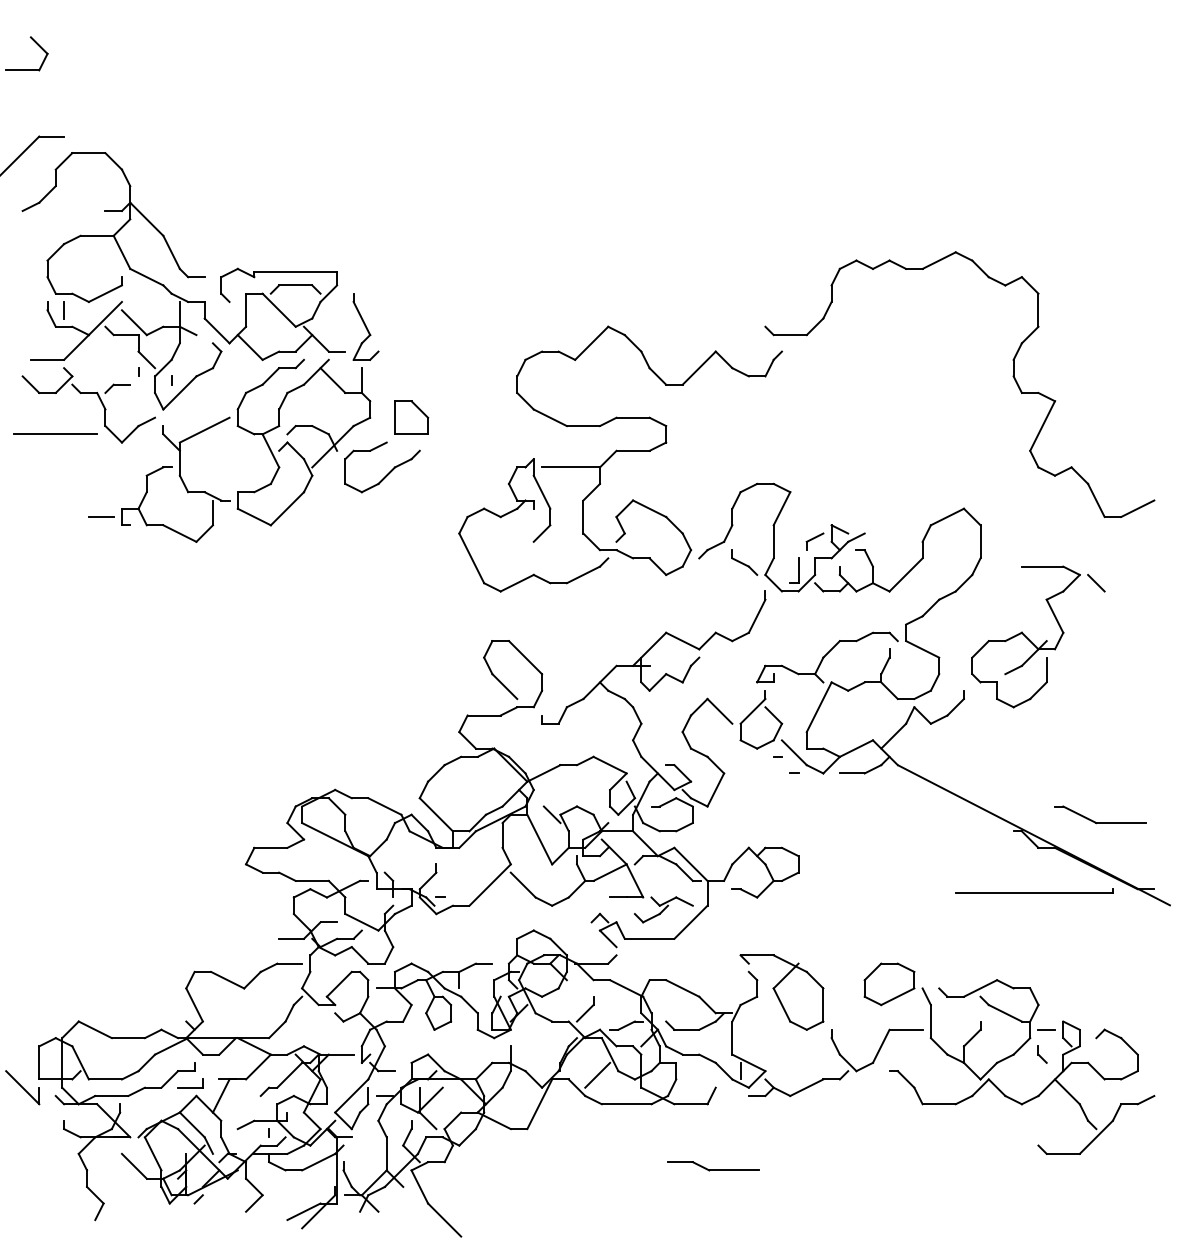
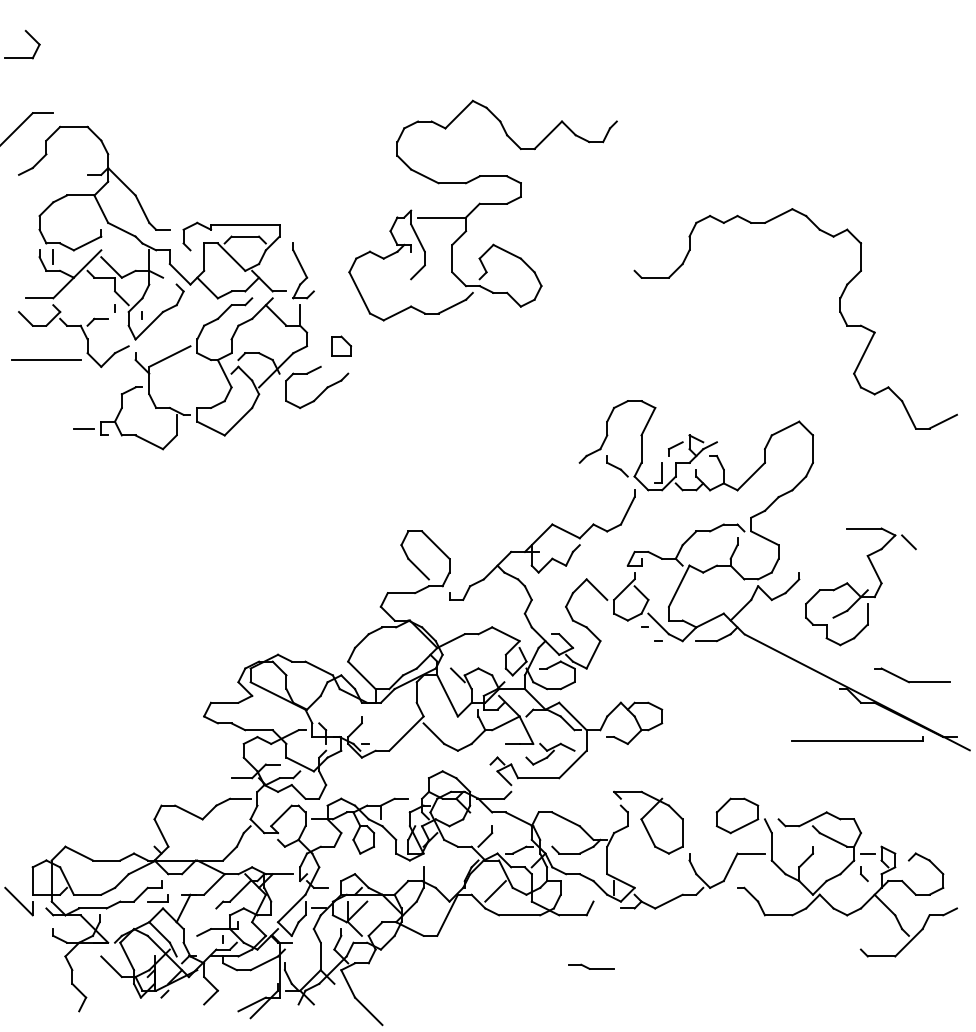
part: (411, 417) -> (341, 346), size x0.7
part: (620, 451) -> (483, 204), moved
part: (1044, 641) -> (865, 590), moved
part: (713, 1166) -> (591, 966), size x0.6

